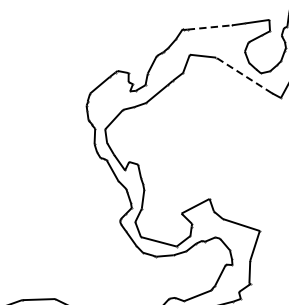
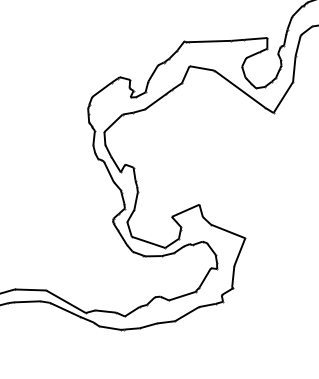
line: (210, 27) -> (210, 41), dashed -> solid
line: (243, 75) -> (239, 89), dashed -> solid

